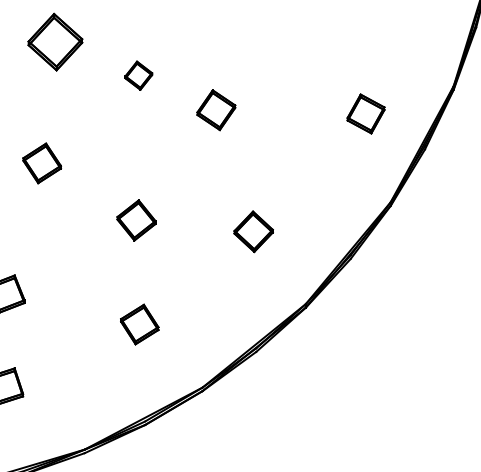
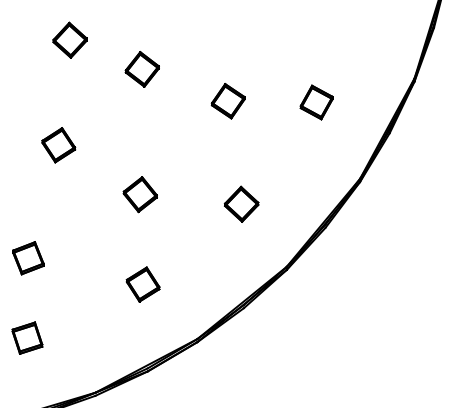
part: (54, 41) -> (69, 39), size x0.71
part: (137, 75) -> (141, 69), size x1.43
part: (215, 110) -> (227, 101), moved
part: (365, 113) -> (316, 102), moved

